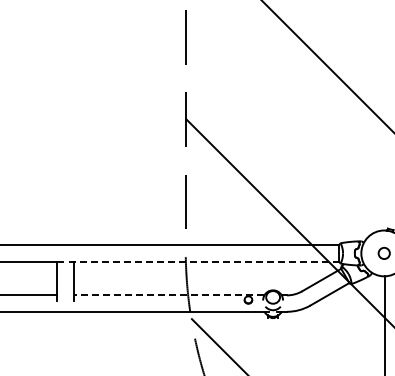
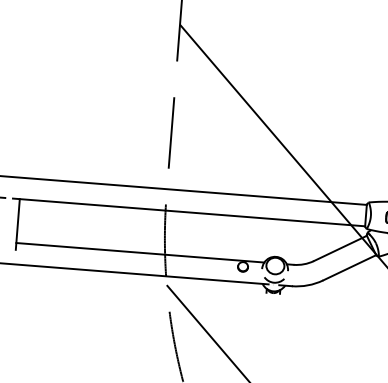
line: (204, 261) -> (189, 212), dashed -> solid
line: (168, 295) -> (139, 252), dashed -> solid

